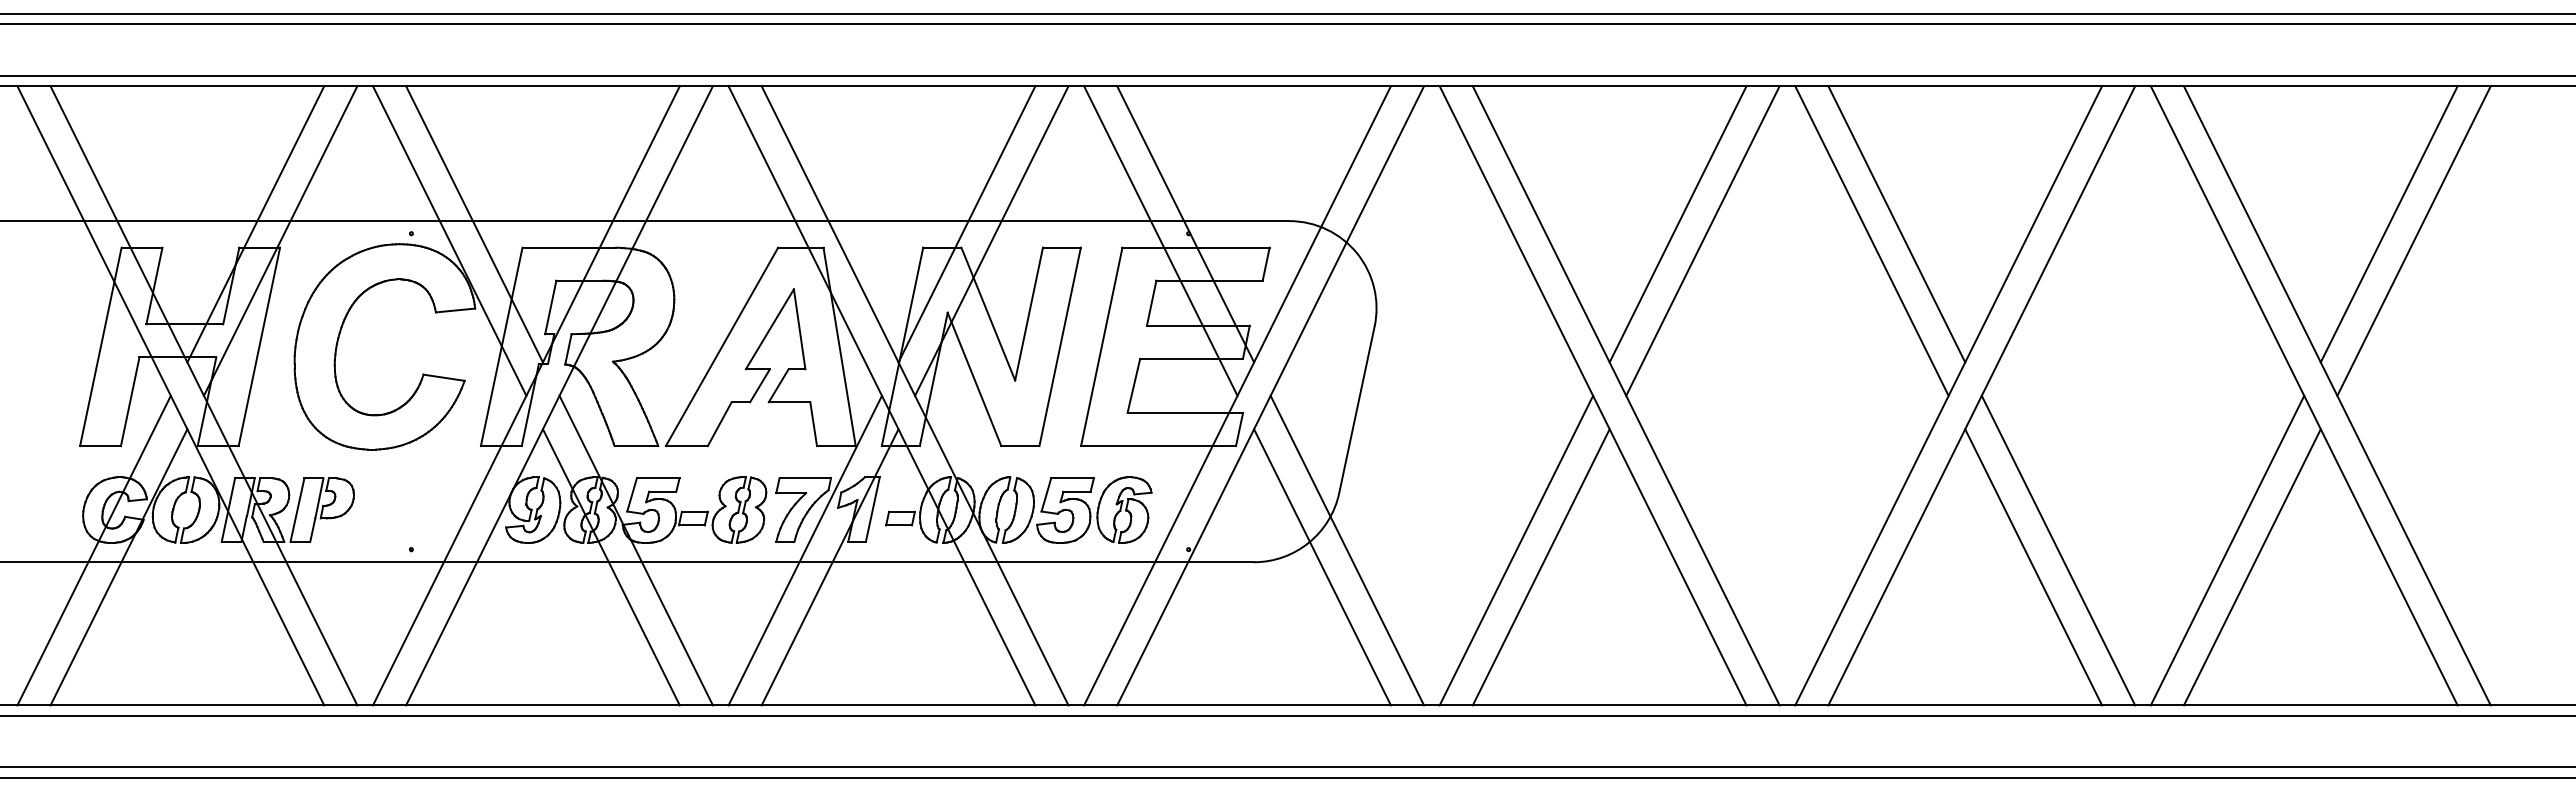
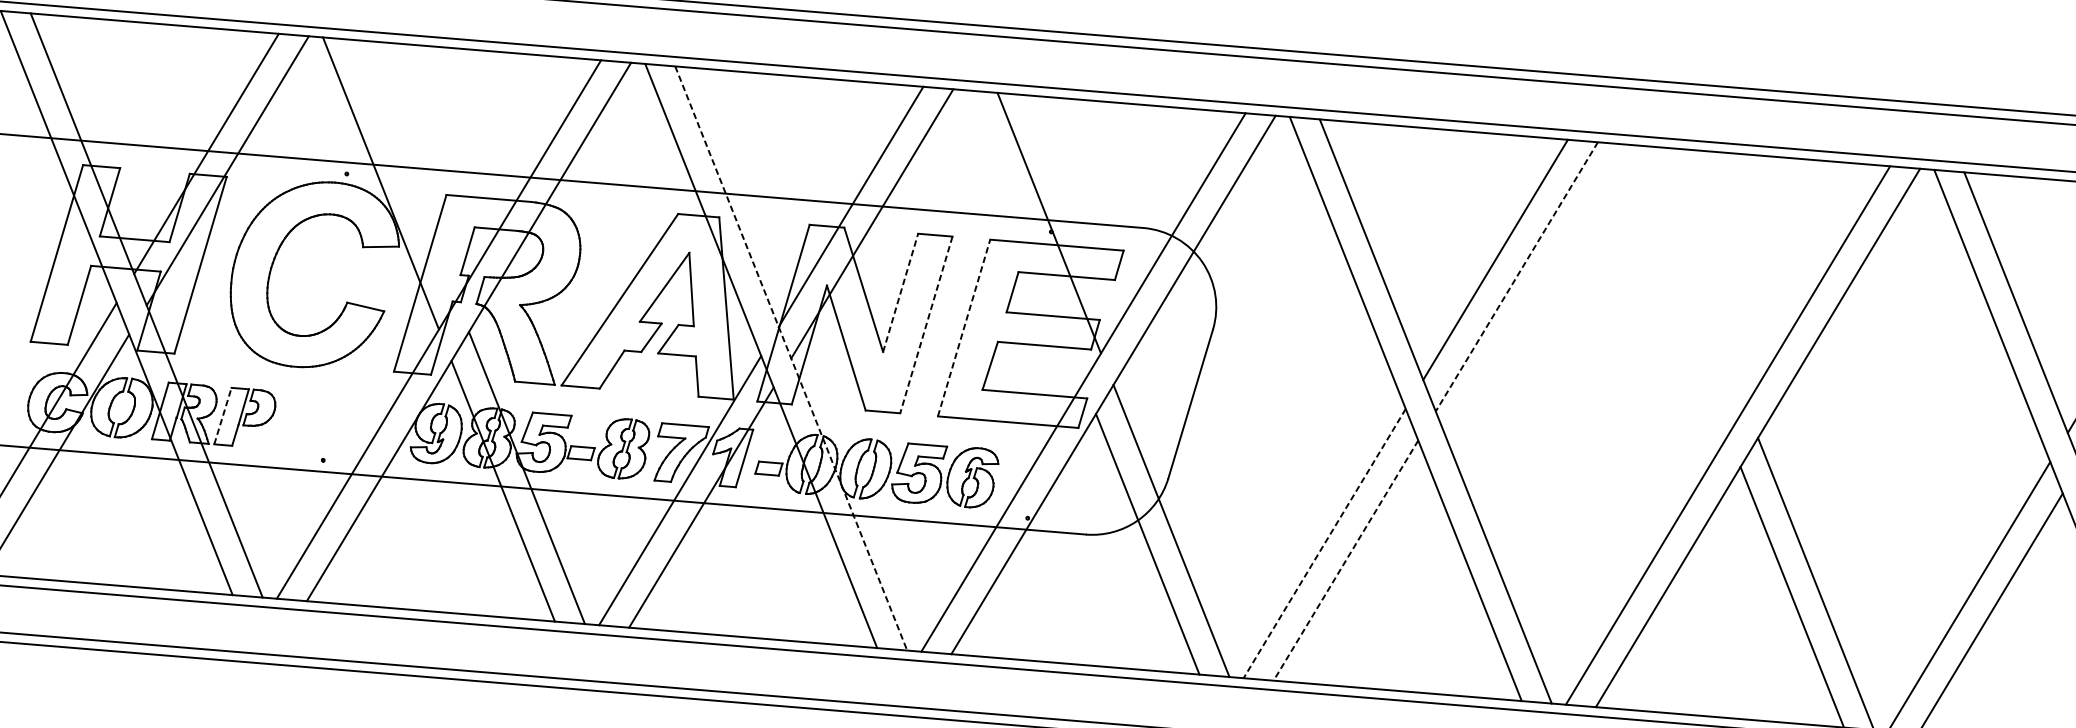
line: (474, 224) -> (404, 170), removed
line: (1896, 224) -> (1693, 276), removed
line: (1160, 240) -> (1025, 235), removed
line: (1871, 240) -> (1669, 288), removed
line: (1702, 241) -> (1516, 277), solid -> dashed
line: (1029, 314) -> (901, 293), solid -> dashed
line: (1101, 346) -> (963, 327), solid -> dashed
line: (1060, 347) -> (926, 325), solid -> dashed
line: (915, 395) -> (791, 358), solid -> dashed
line: (297, 509) -> (223, 415), solid -> dashed
line: (1516, 550) -> (1324, 543), solid -> dashed
line: (1541, 567) -> (1346, 560), solid -> dashed

